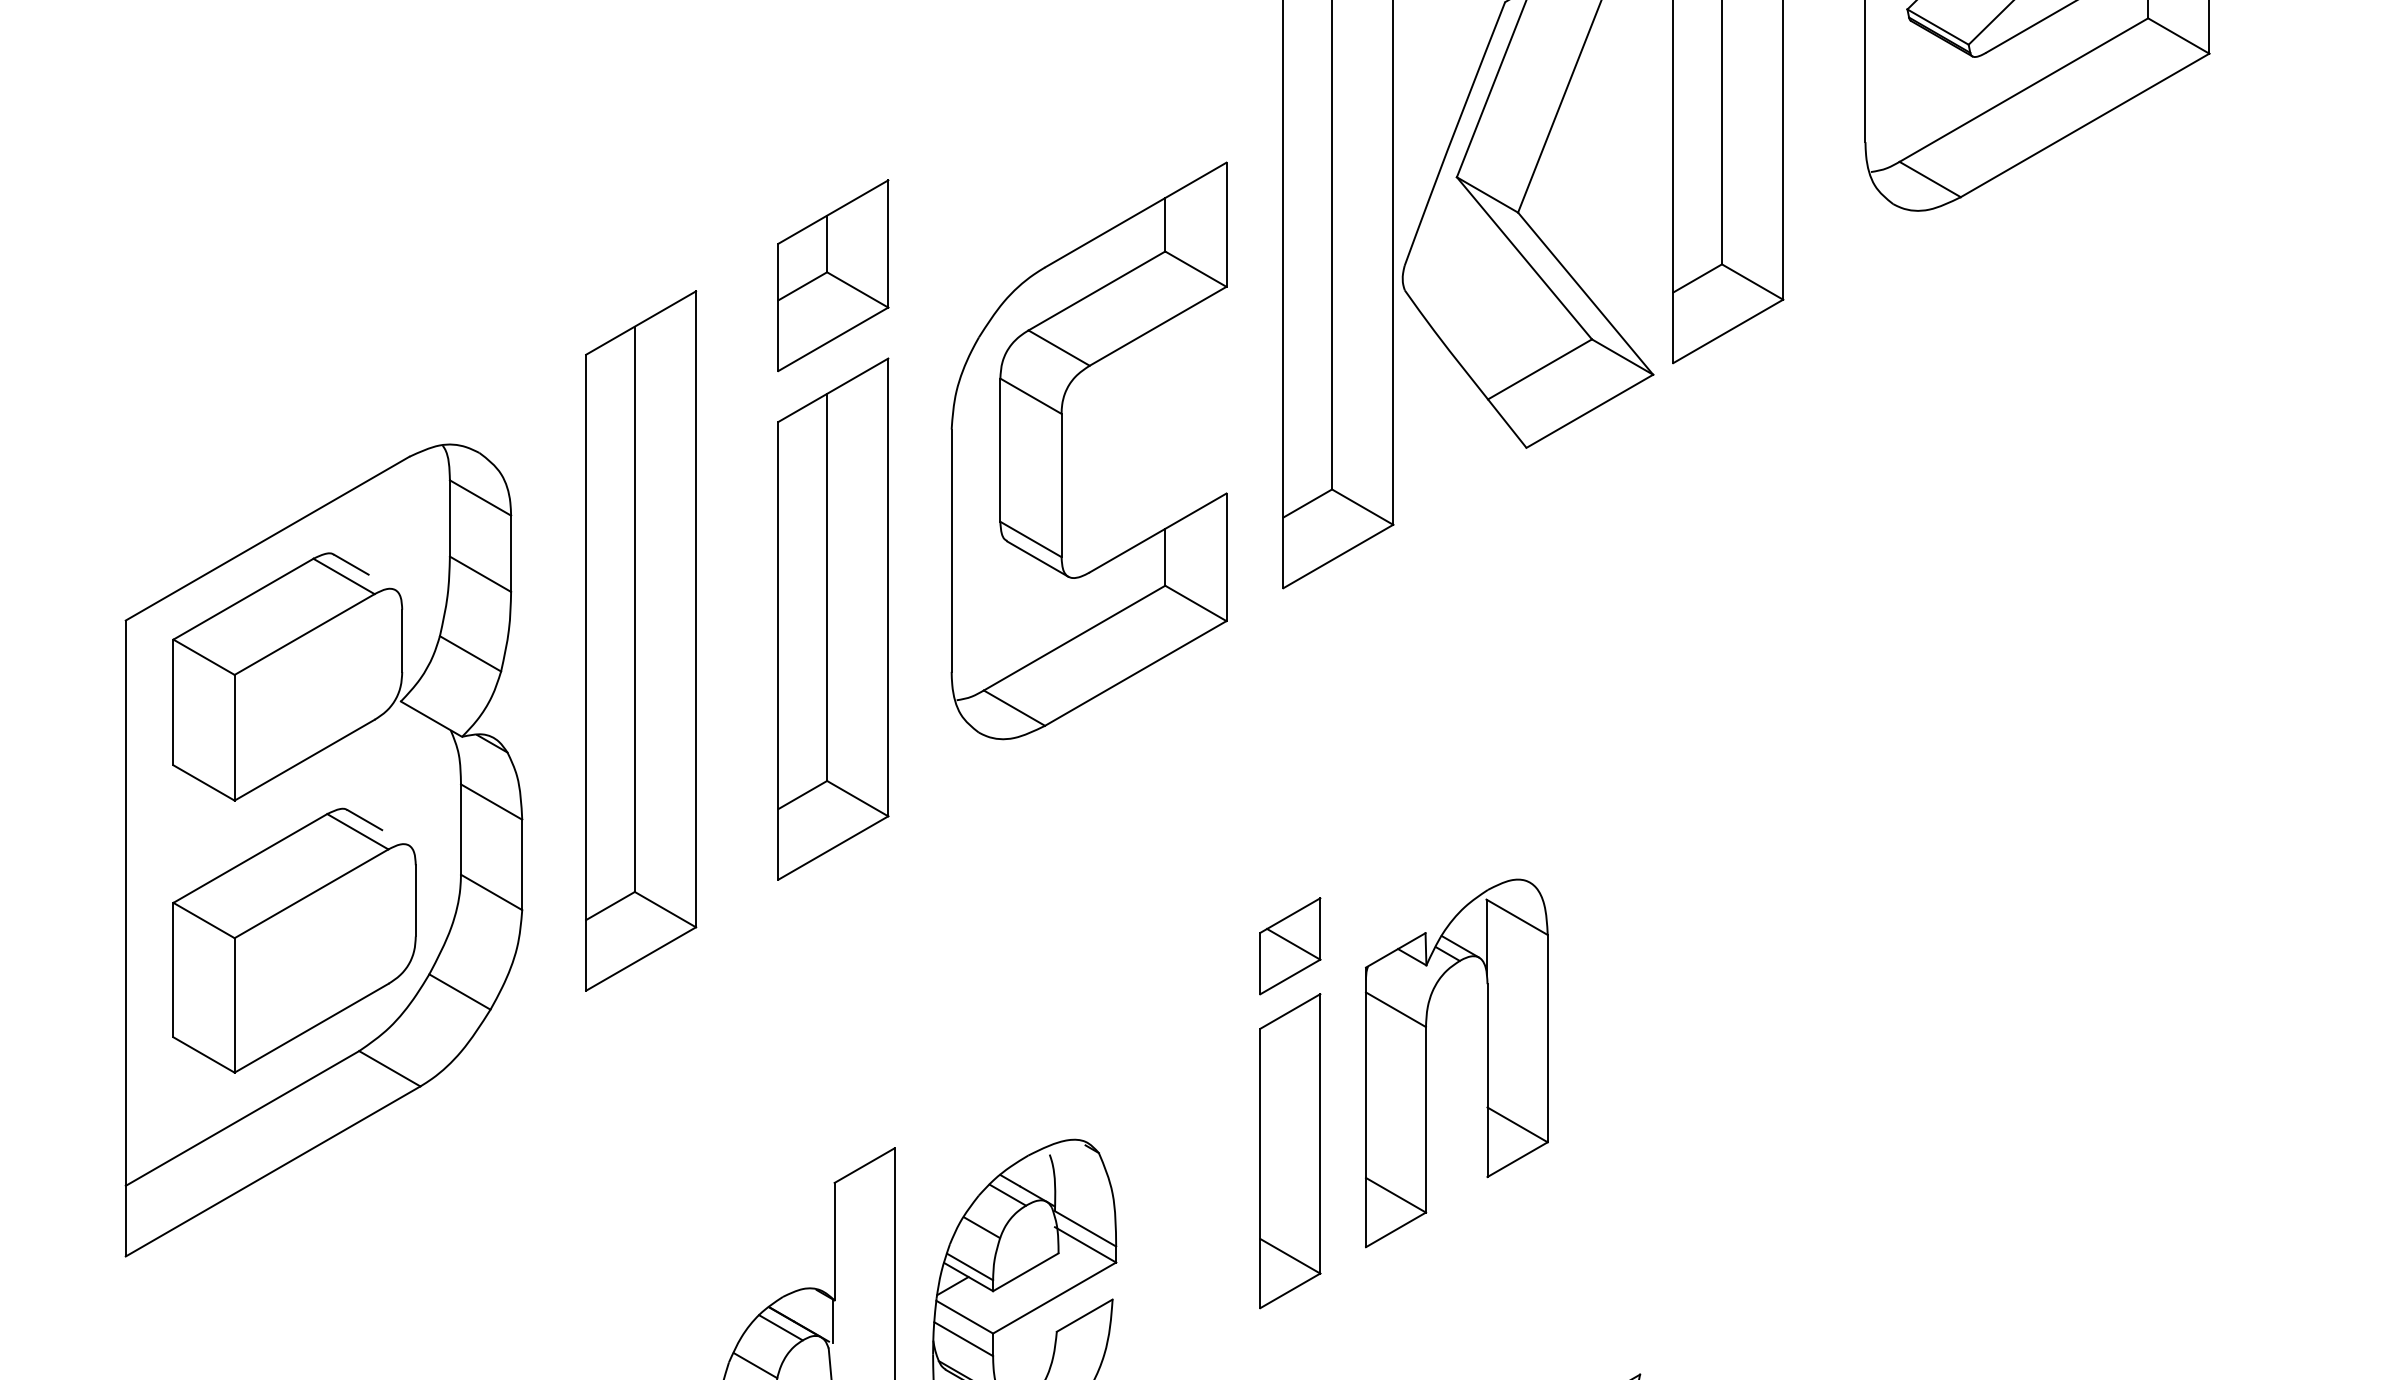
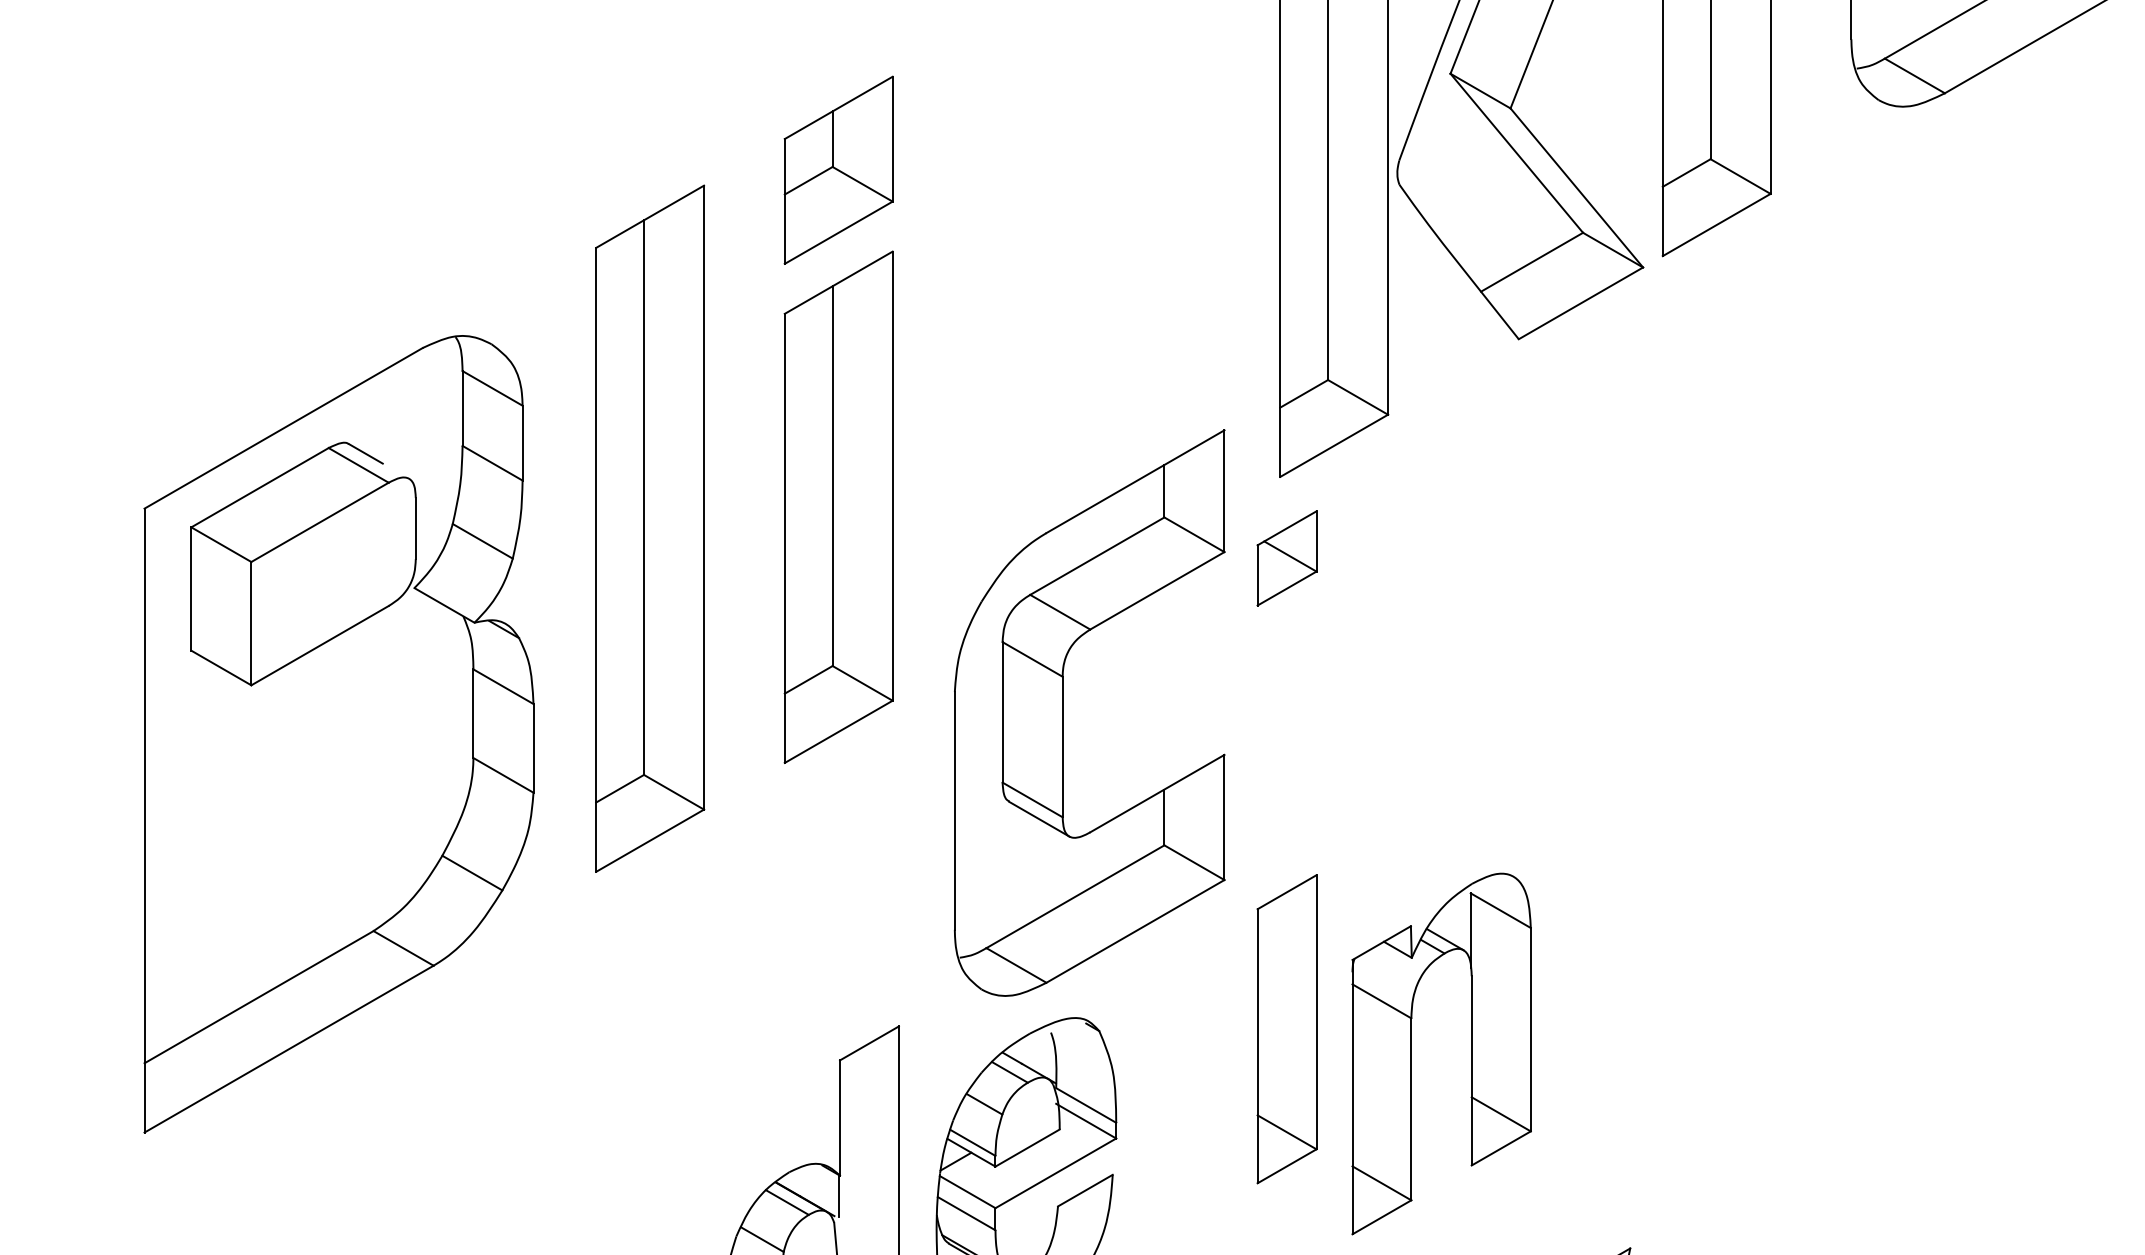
part: (1062, 450) -> (1063, 712), moved
part: (294, 940) -> (310, 822), removed
part: (1290, 946) -> (1287, 558), moved
part: (1426, 1063) -> (1411, 1054), moved

